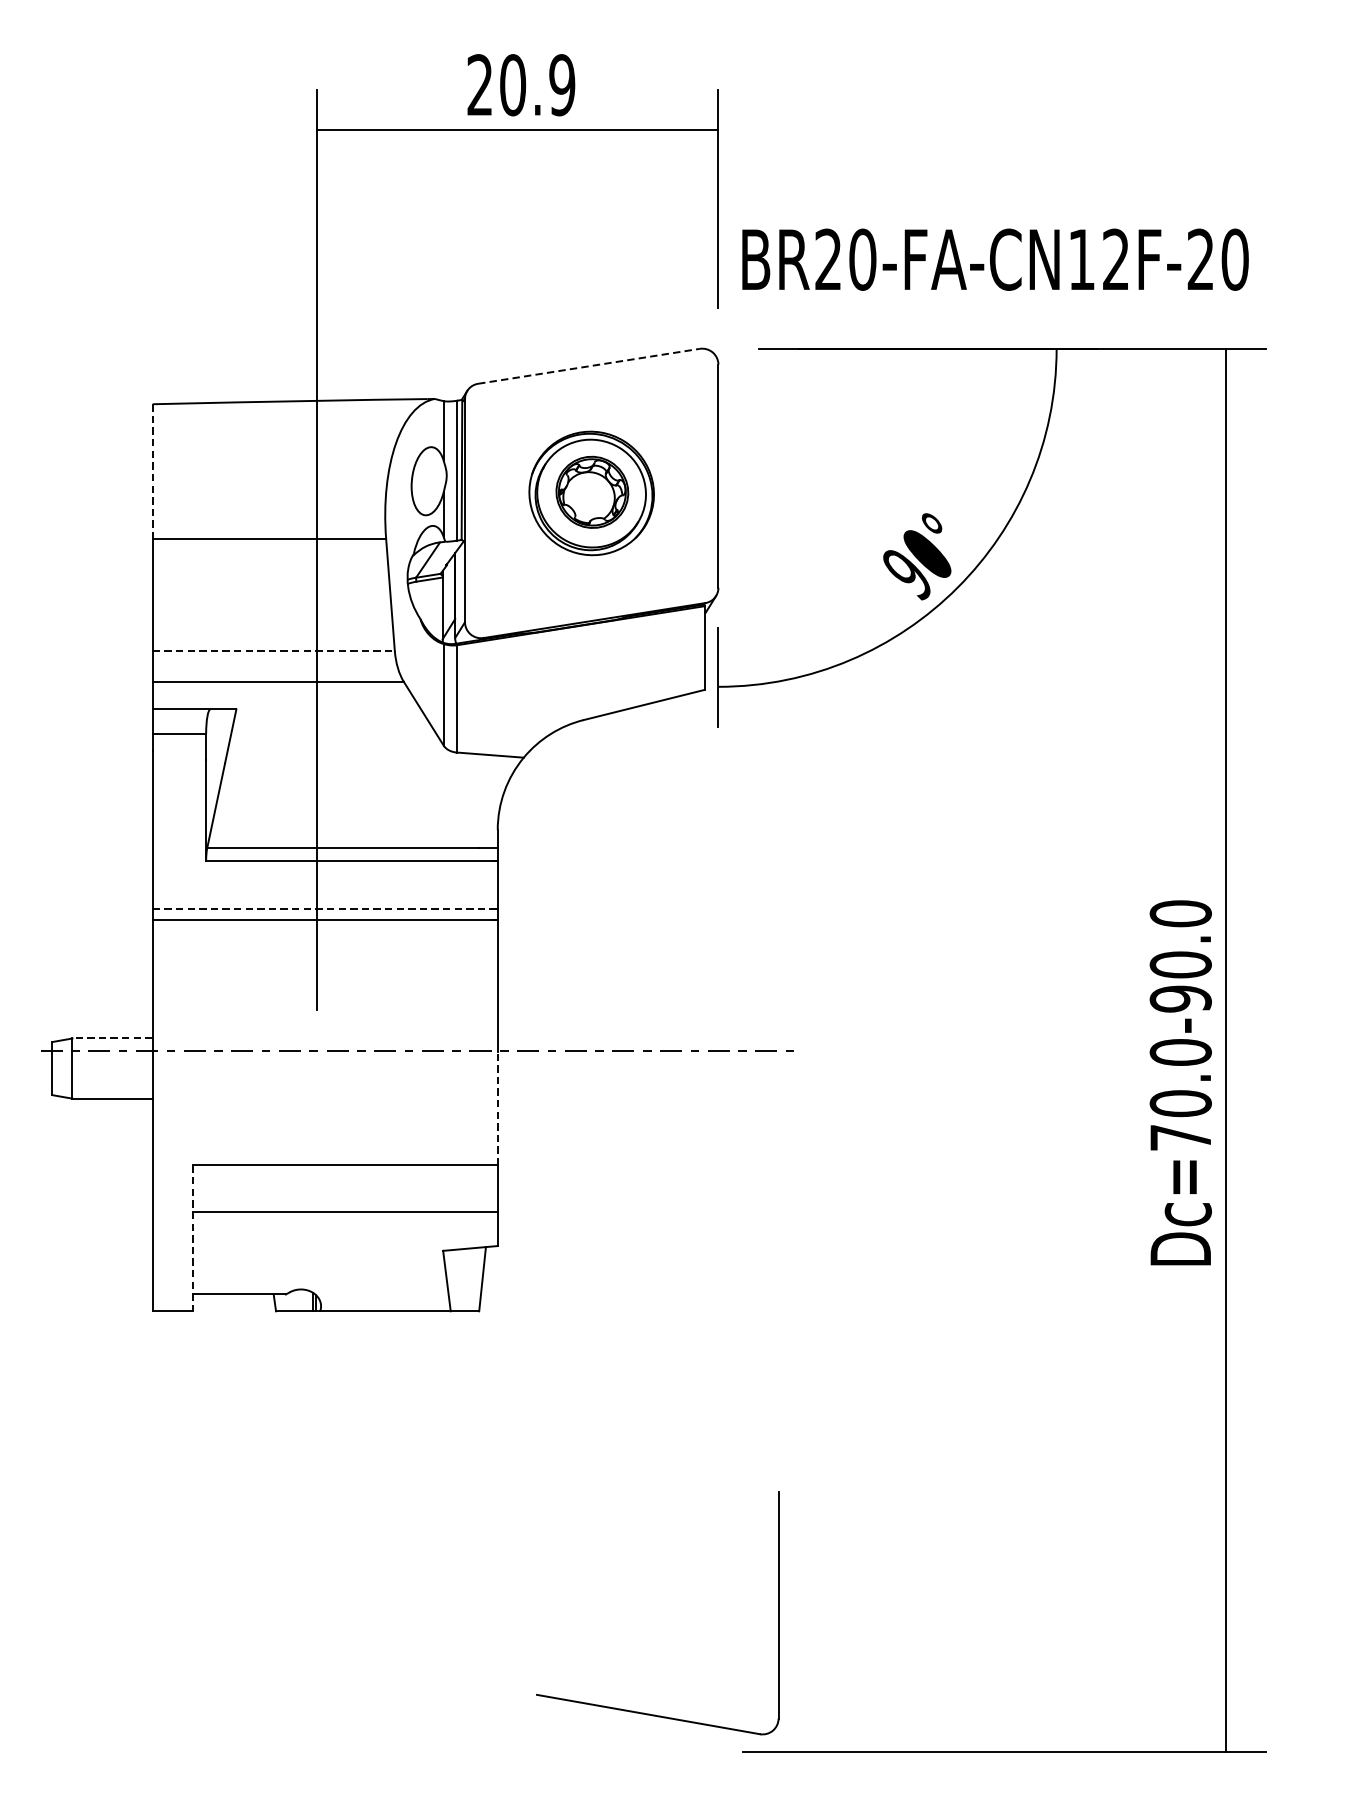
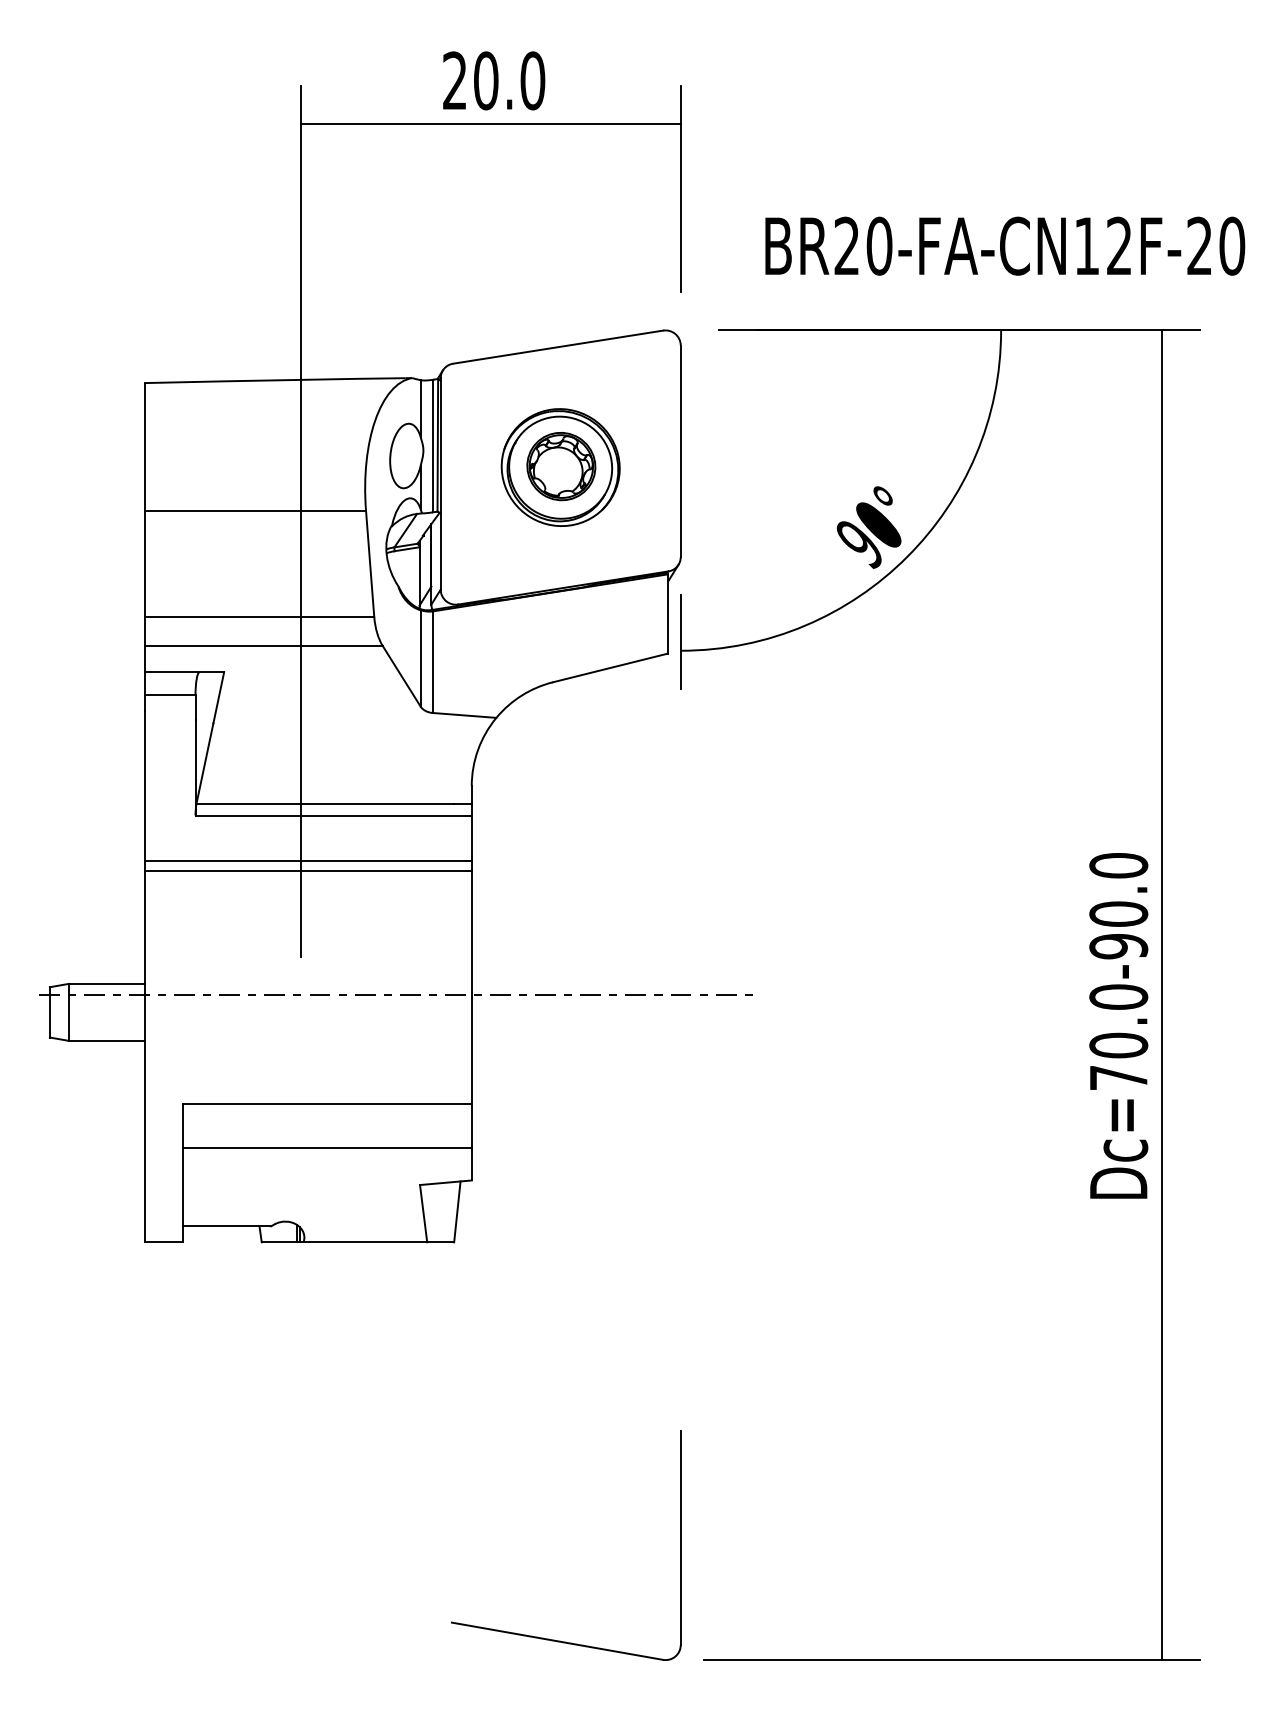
text: (561, 84) -> (532, 80), 20.9 -> 20.0
text: (995, 258) -> (1005, 245), moved
line: (589, 366) -> (558, 347), dashed -> solid
line: (152, 471) -> (144, 446), dashed -> solid
line: (273, 650) -> (259, 616), dashed -> solid
line: (325, 909) -> (308, 861), dashed -> solid
line: (112, 1038) -> (106, 983), dashed -> solid
line: (497, 1108) -> (471, 1050), dashed -> solid
line: (192, 1238) -> (182, 1173), dashed -> solid
part: (640, 1711) -> (549, 1638), moved

